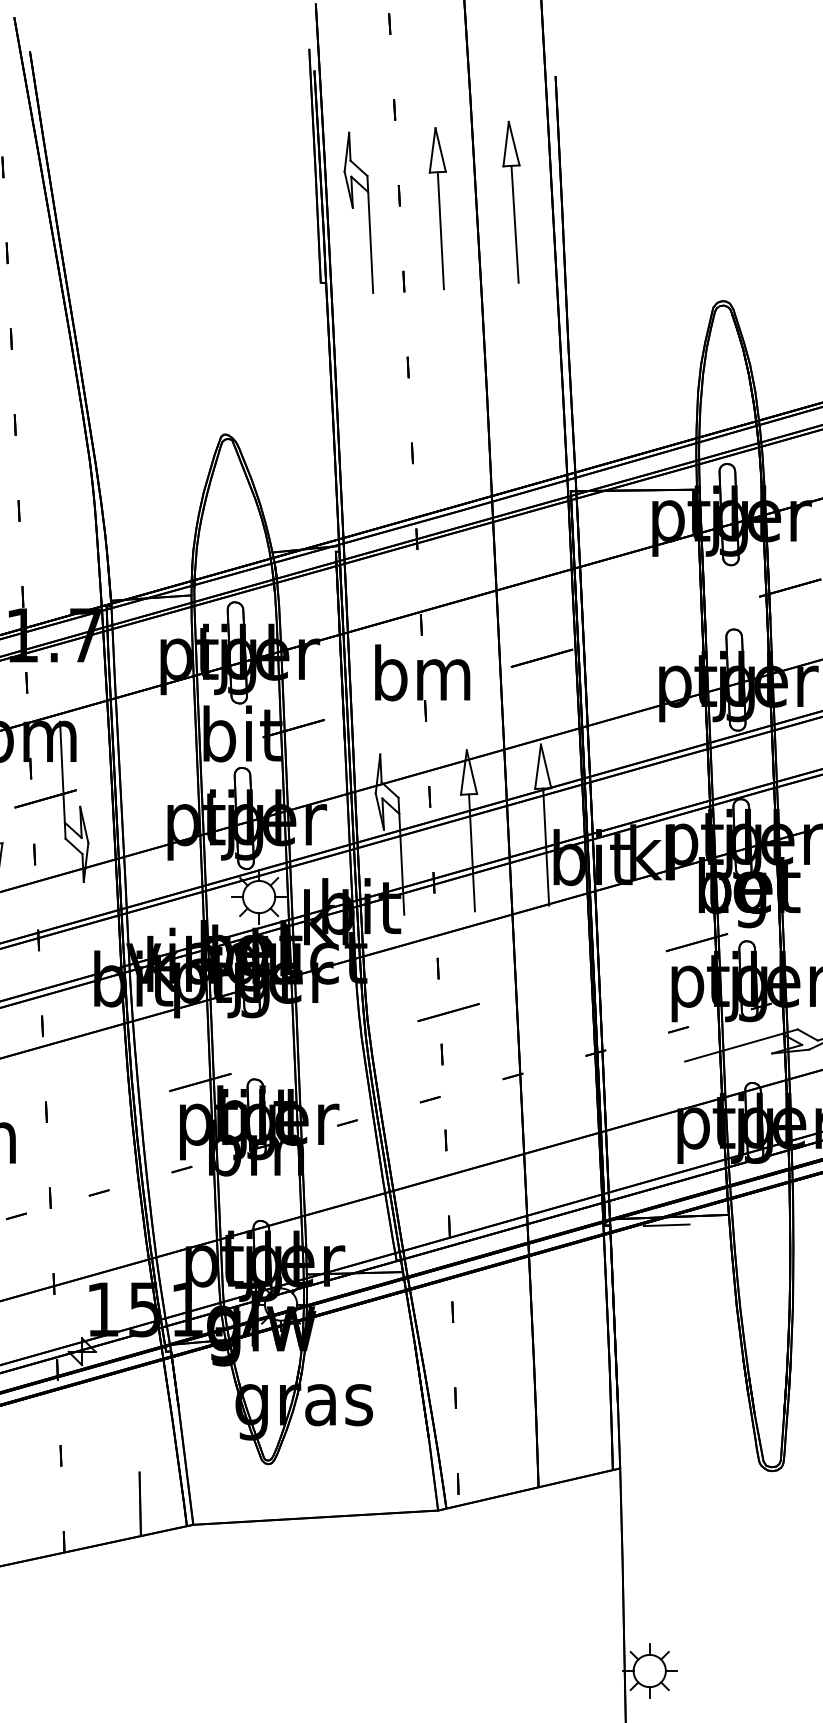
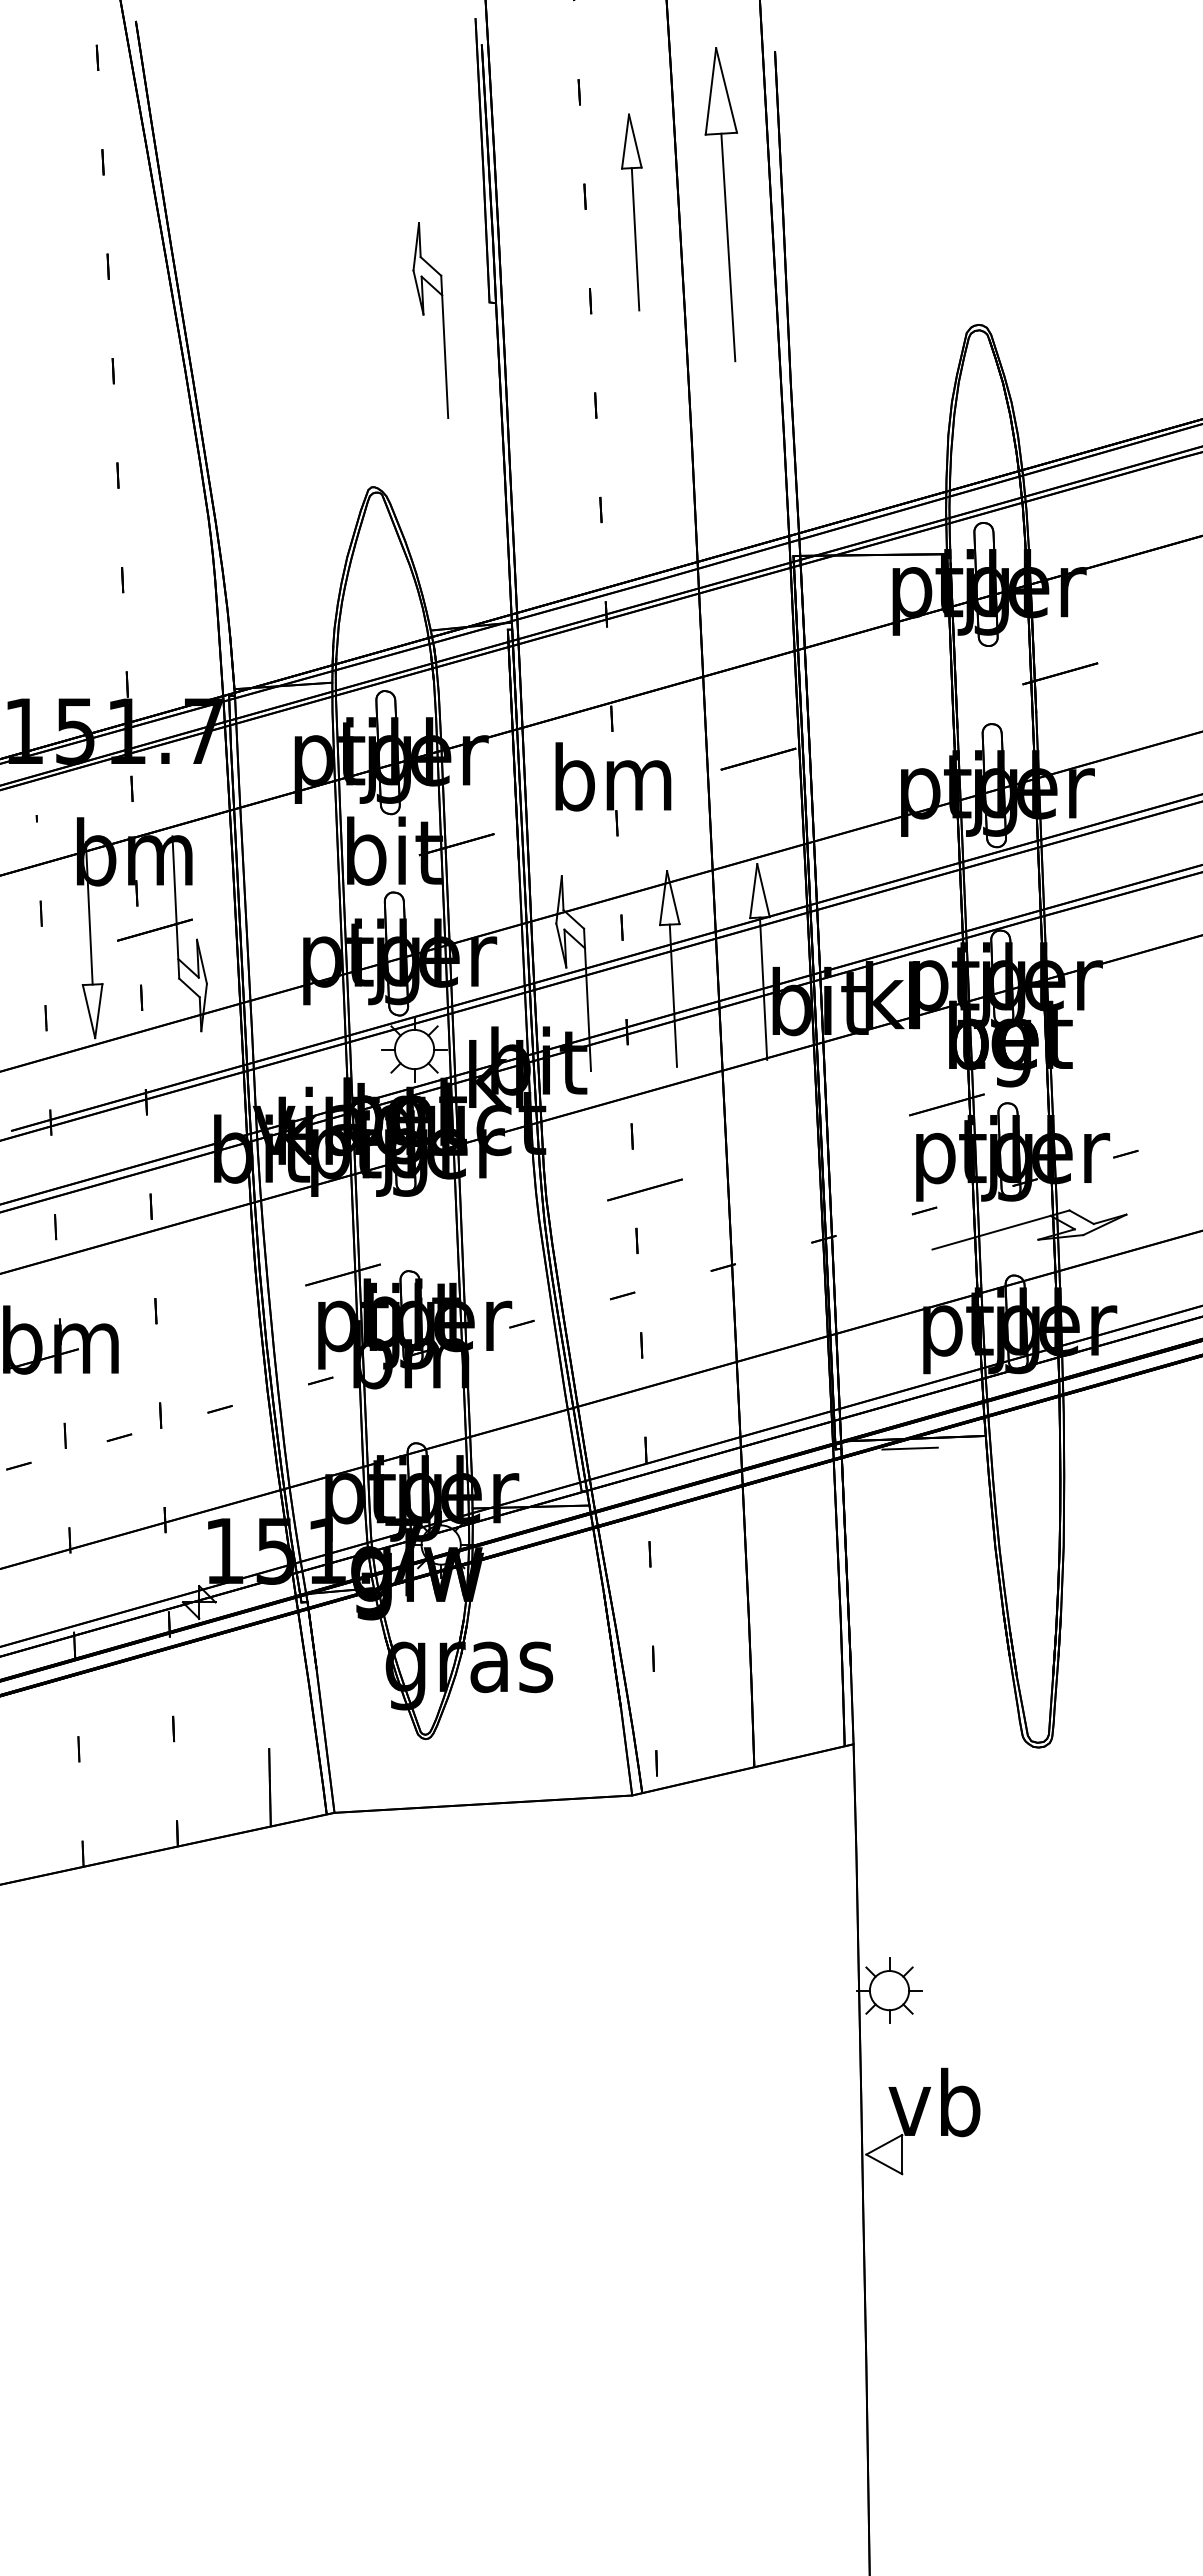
part: (511, 202) -> (721, 204), size x1.6
part: (353, 208) -> (424, 315), moved

